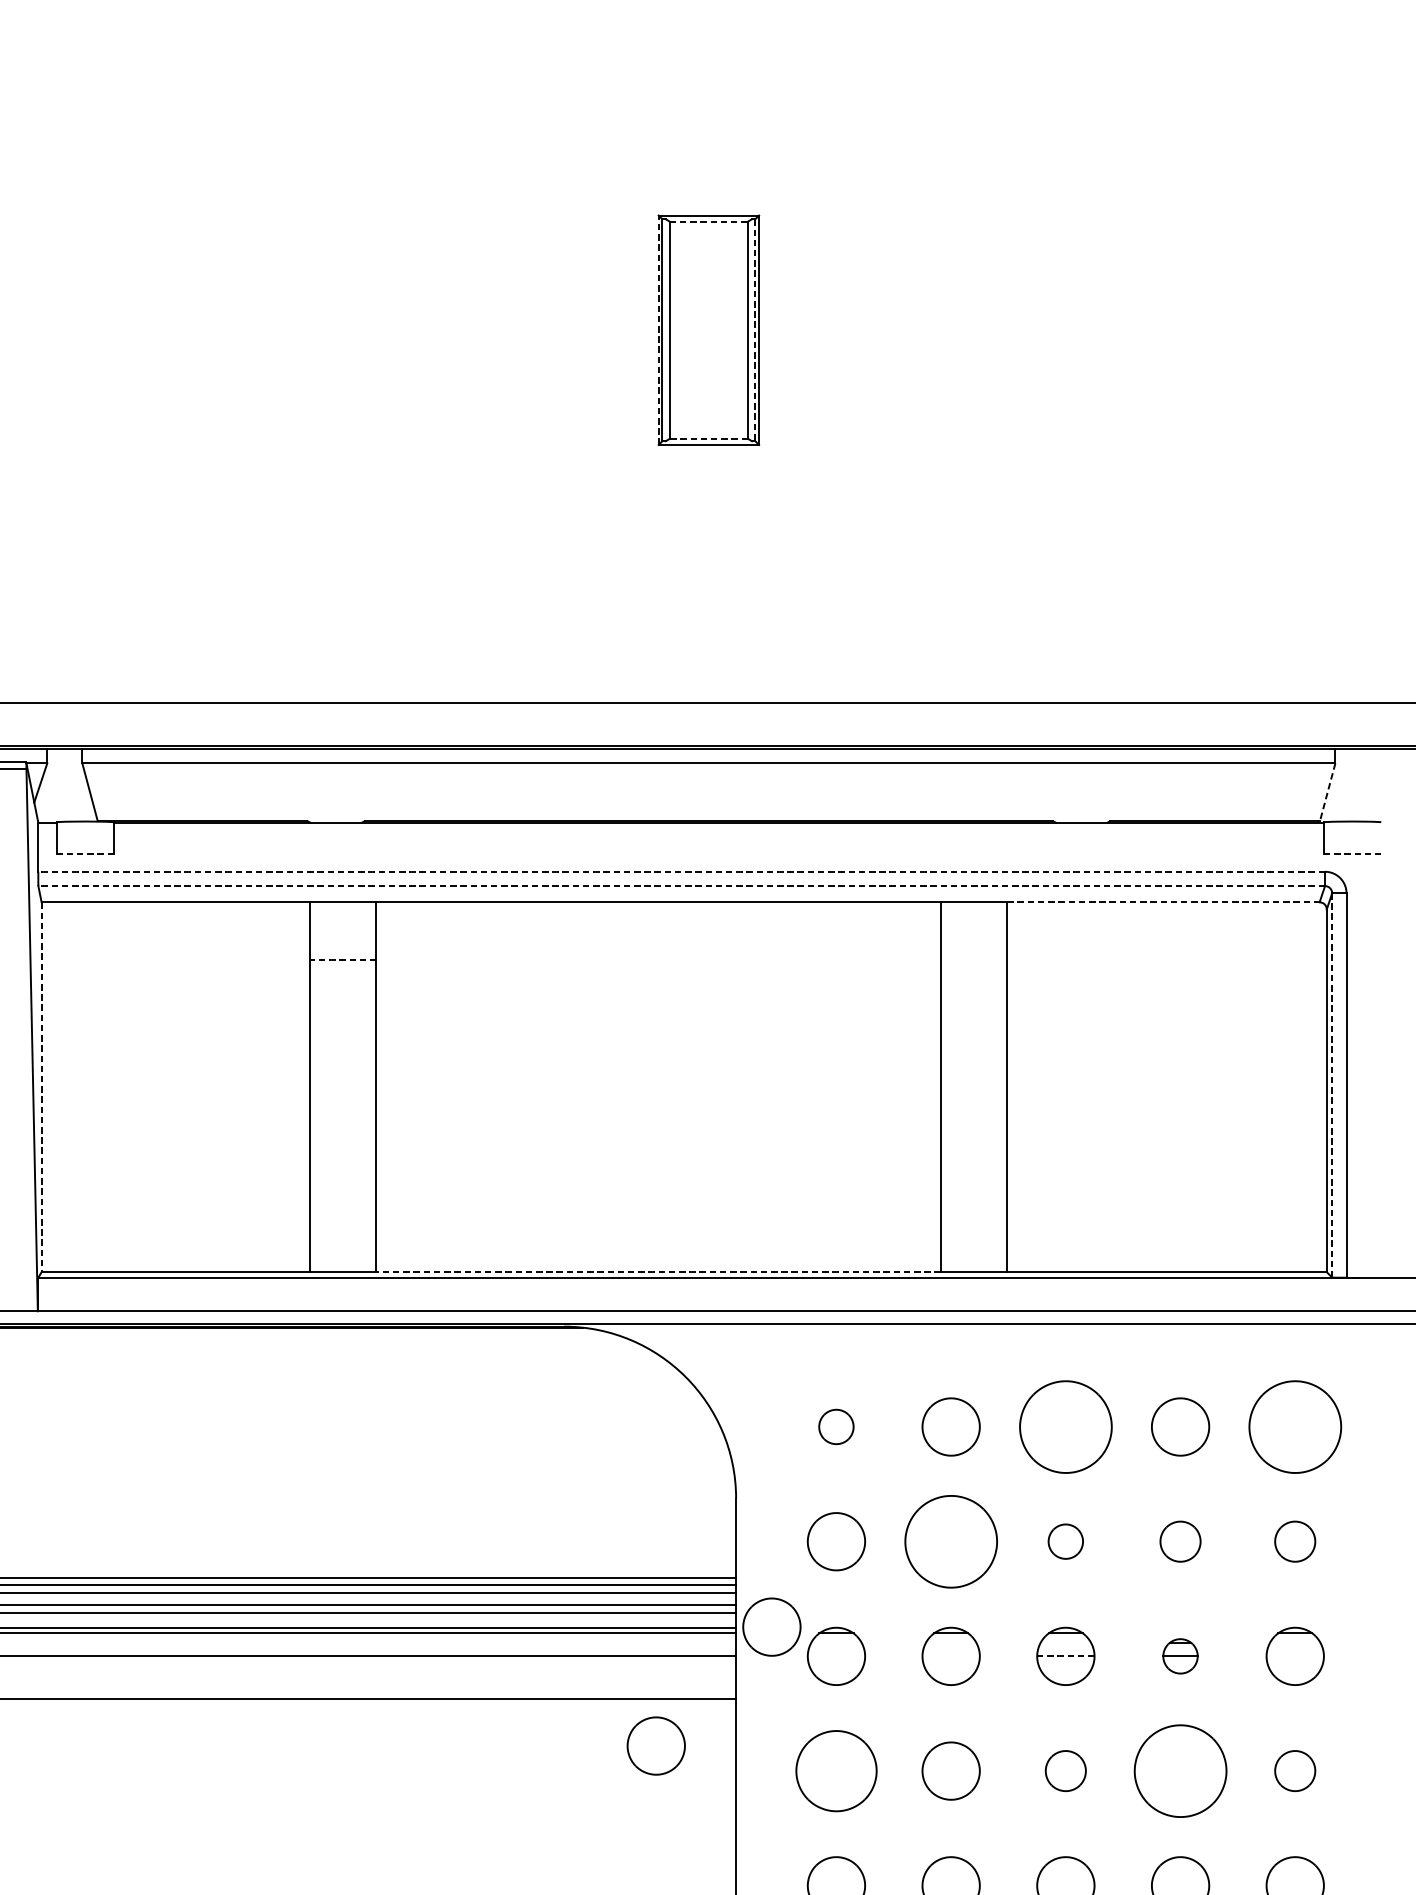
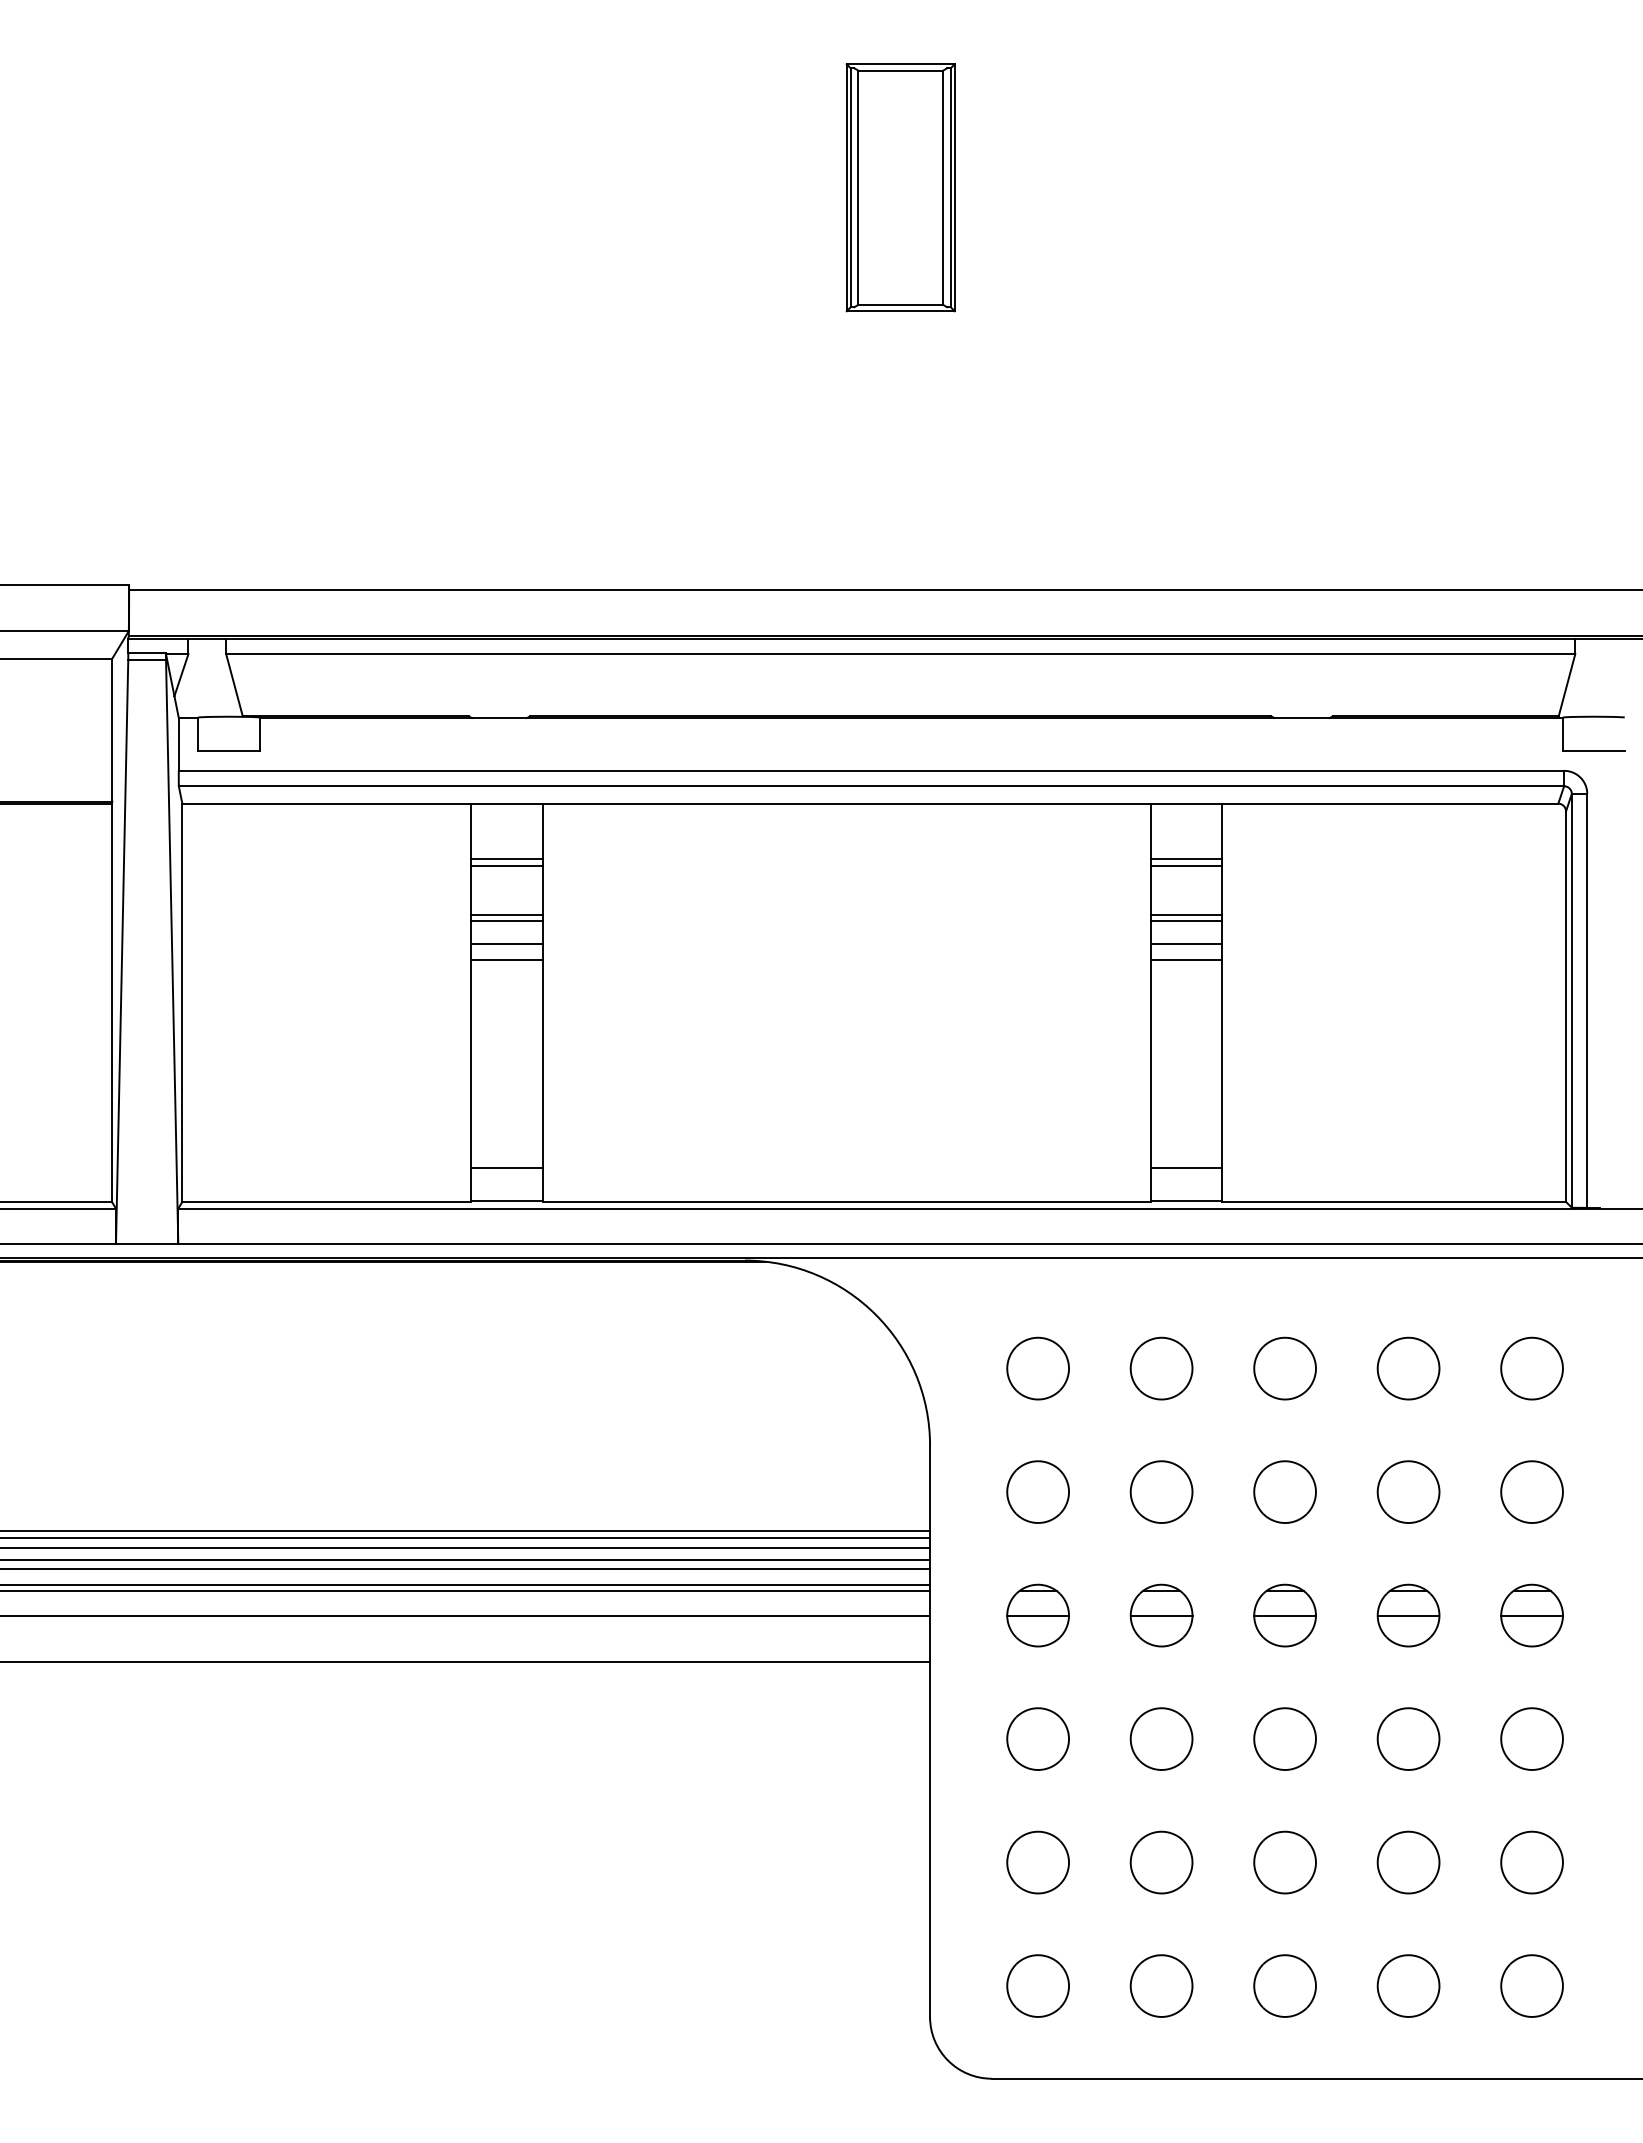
line: (709, 221) -> (901, 70), dashed -> solid
line: (658, 329) -> (846, 187), dashed -> solid
line: (755, 330) -> (950, 188), dashed -> solid
line: (708, 438) -> (900, 304), dashed -> solid
line: (1327, 792) -> (1566, 685), dashed -> solid
line: (85, 853) -> (229, 751), dashed -> solid
line: (1352, 853) -> (1593, 751), dashed -> solid
line: (681, 871) -> (871, 770), dashed -> solid
line: (681, 886) -> (871, 786), dashed -> solid
line: (1163, 902) -> (1390, 803), dashed -> solid
line: (342, 954) -> (506, 859), added
line: (974, 954) -> (1186, 859), added
line: (343, 959) -> (507, 865), dashed -> solid
line: (974, 959) -> (1186, 865), added
line: (342, 1005) -> (506, 914), added
line: (974, 1005) -> (1186, 914), added
line: (342, 1010) -> (506, 920), added
line: (974, 1010) -> (1186, 920), added
line: (342, 1032) -> (506, 943), added
line: (974, 1032) -> (1186, 943), added
line: (342, 1047) -> (506, 959), added
line: (974, 1047) -> (1186, 959), added
line: (1331, 1085) -> (1571, 1000), dashed -> solid
line: (41, 1087) -> (182, 1003), dashed -> solid
line: (342, 1240) -> (506, 1167), added
line: (974, 1240) -> (1186, 1167), added
line: (658, 1271) -> (846, 1201), dashed -> solid
part: (835, 1426) -> (1037, 1368), size x1.67
part: (1065, 1426) -> (1284, 1368), size x0.62
part: (1294, 1426) -> (1531, 1368), size x0.62
part: (951, 1541) -> (1161, 1491), size x0.62
part: (1065, 1541) -> (1284, 1491), size x1.67
part: (1180, 1541) -> (1408, 1491), size x1.43
part: (1294, 1541) -> (1531, 1491), size x1.43
part: (771, 1626) -> (968, 1583), removed
line: (836, 1656) -> (1038, 1615), added
line: (951, 1656) -> (1161, 1615), added
line: (1066, 1656) -> (1285, 1615), dashed -> solid
part: (1180, 1656) -> (1408, 1615), size x1.67
line: (1294, 1656) -> (1531, 1615), added
part: (655, 1745) -> (843, 1711), removed
part: (835, 1770) -> (1037, 1738), size x0.71
part: (1065, 1770) -> (1284, 1738), size x1.43
part: (1180, 1770) -> (1408, 1738), size x0.62
part: (1294, 1770) -> (1531, 1738), size x1.43

